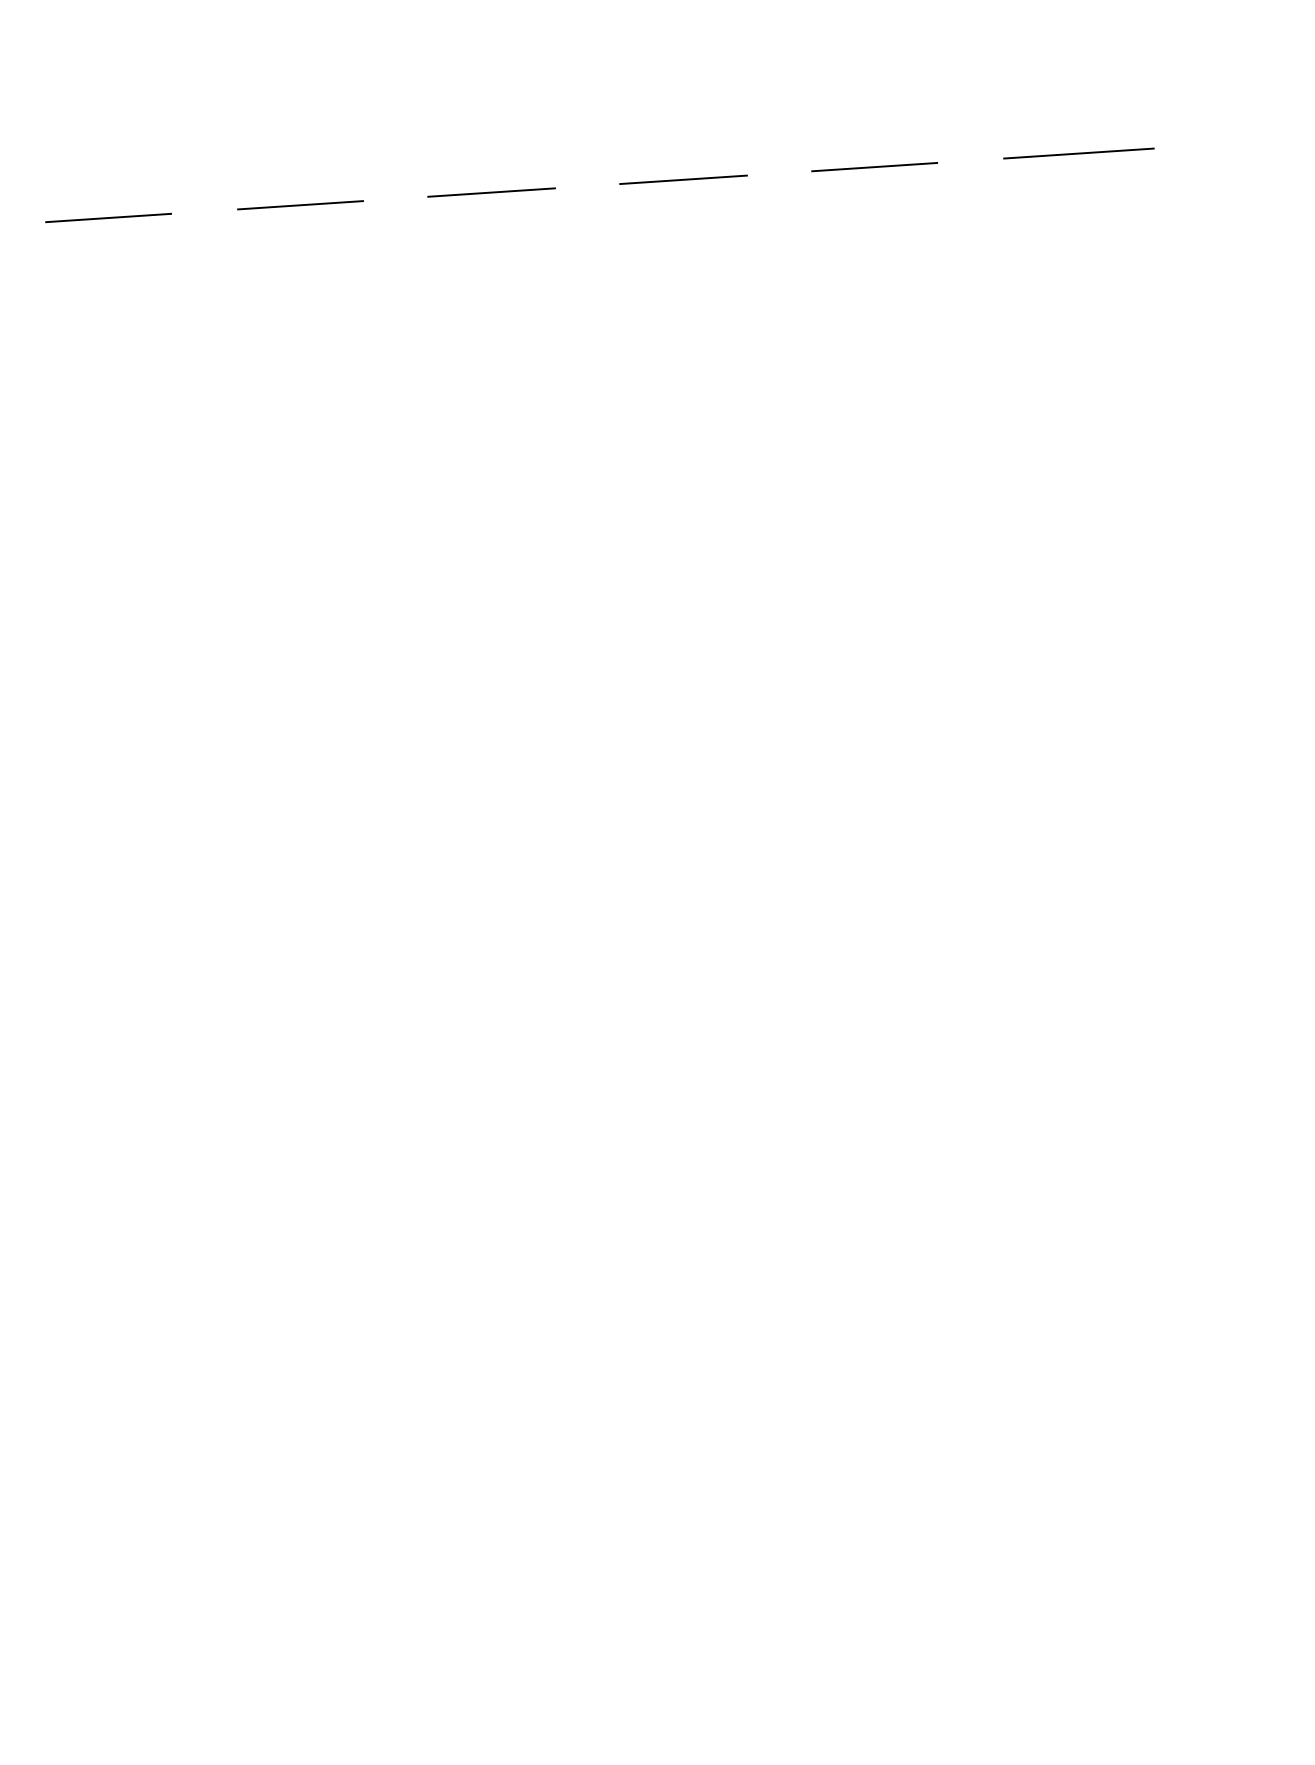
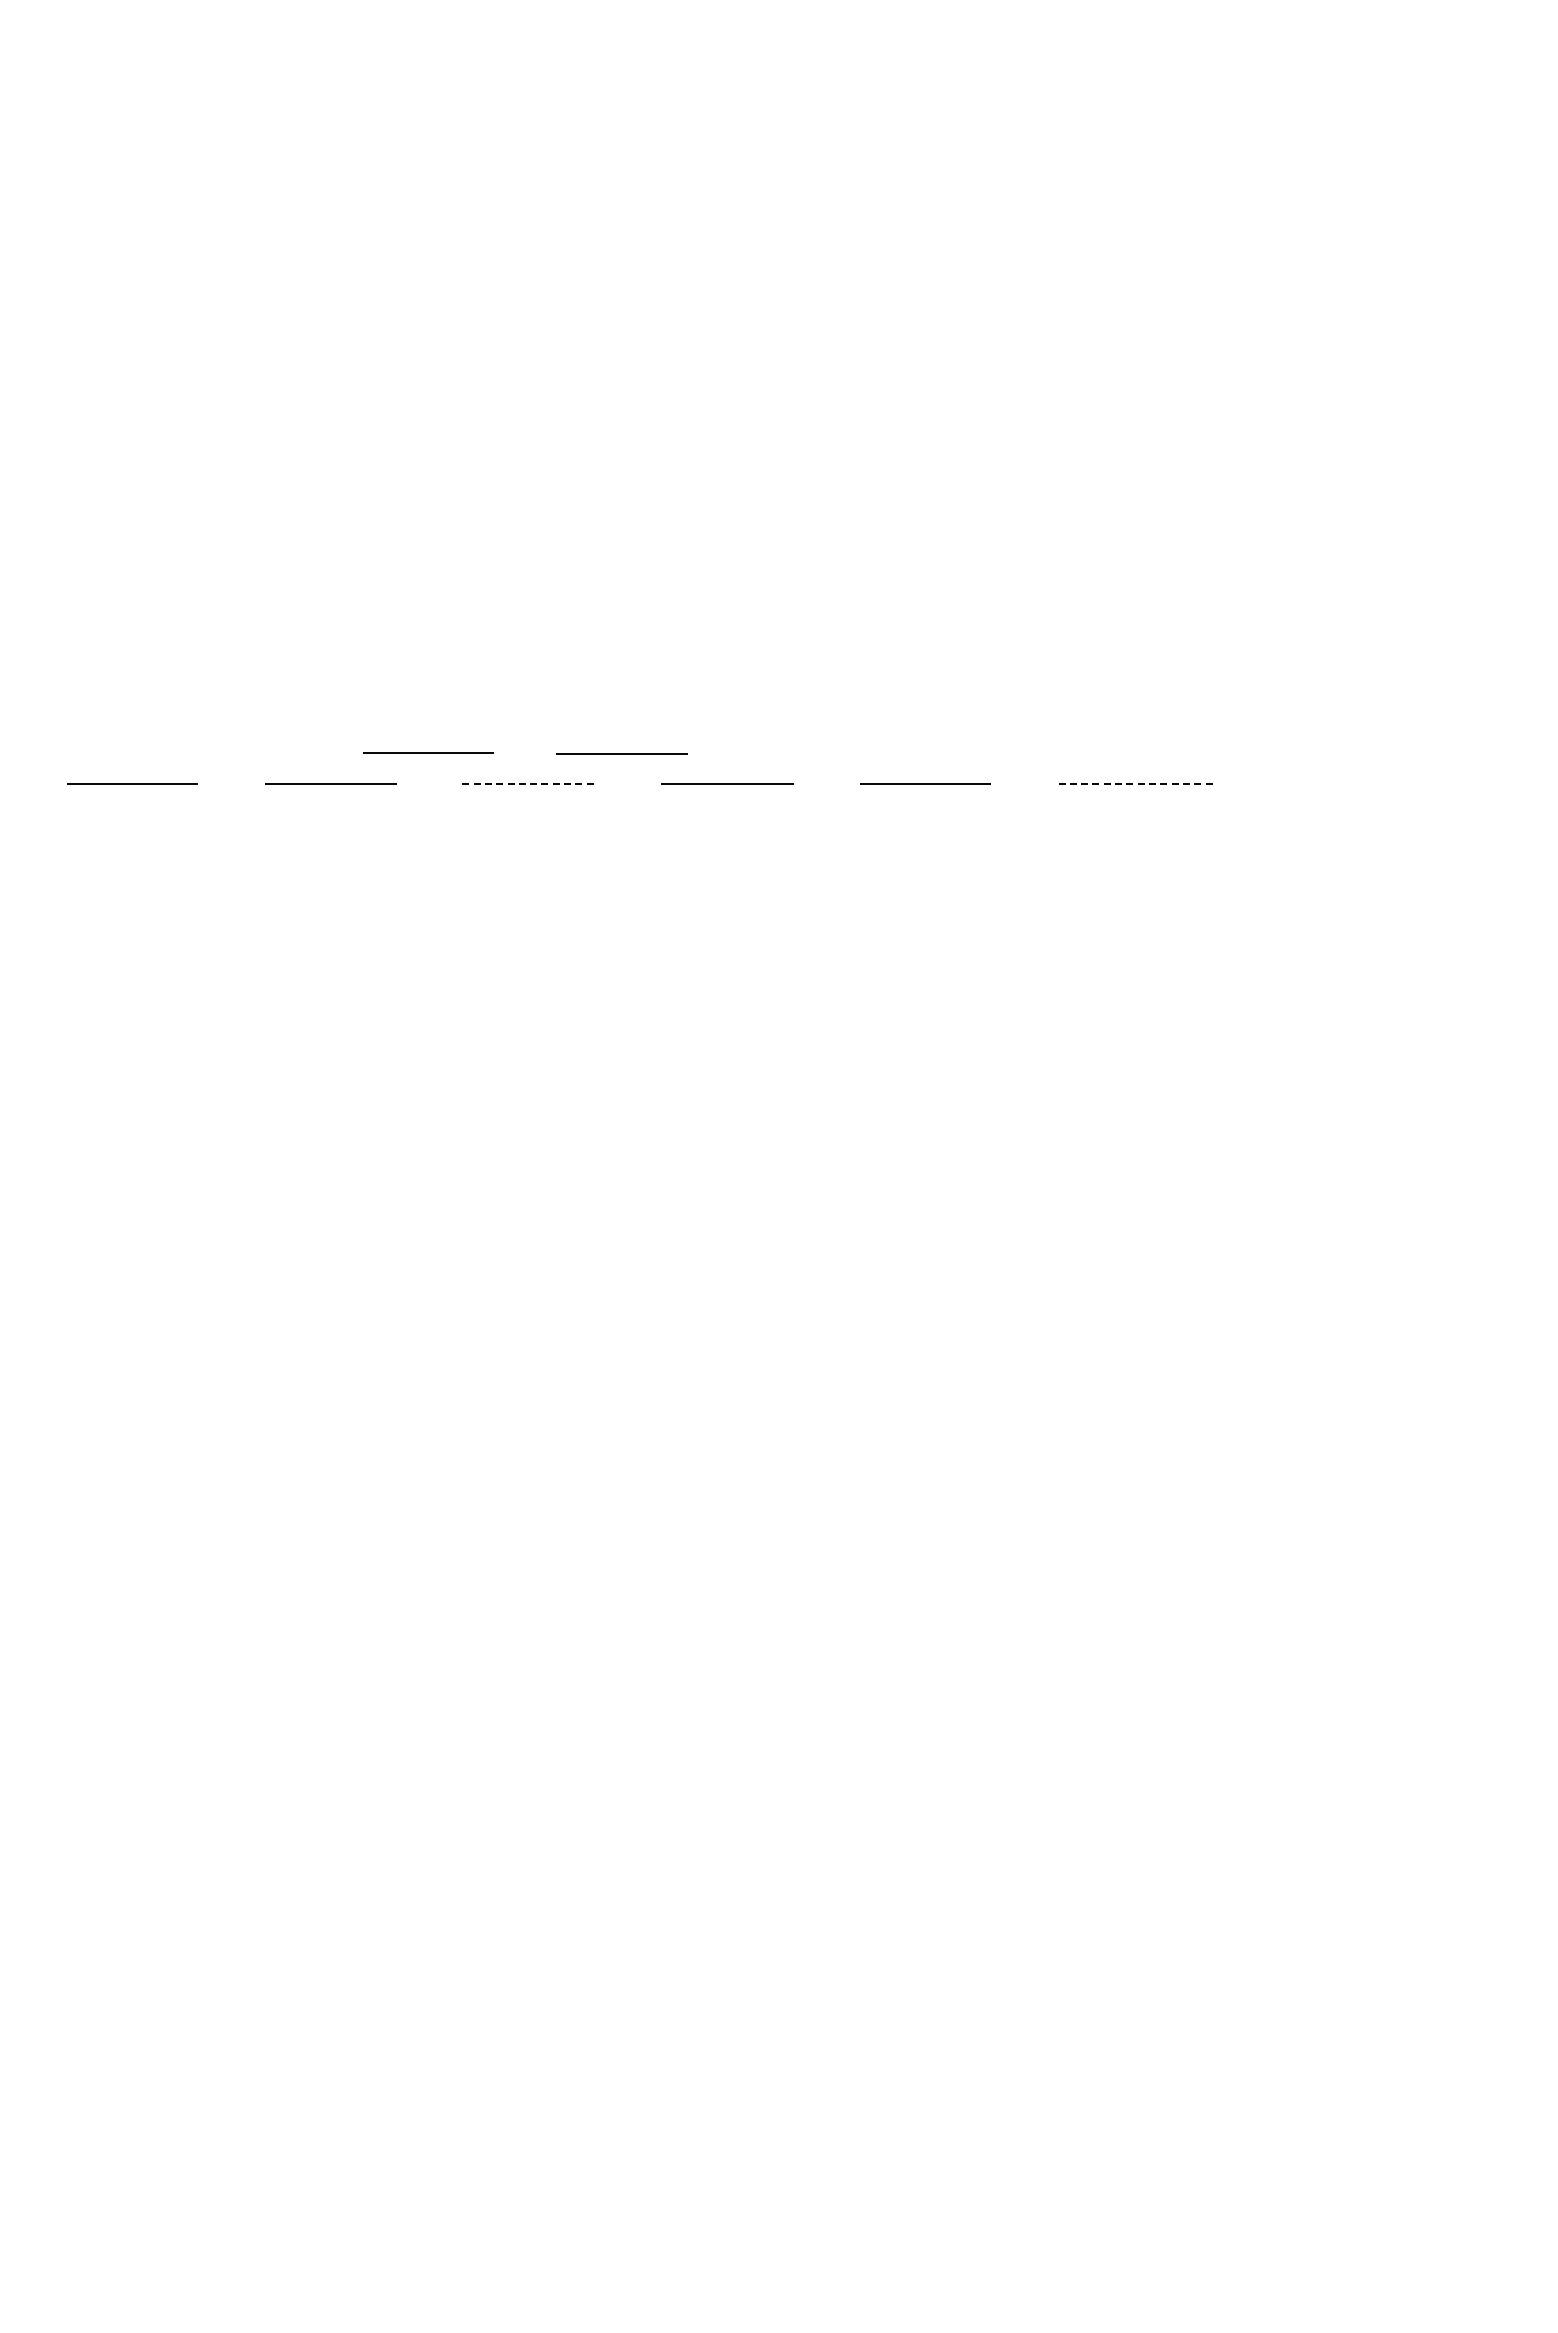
line: (1079, 153) -> (1137, 783), solid -> dashed
line: (579, 157) -> (621, 753), added
line: (392, 168) -> (428, 752), added
line: (491, 192) -> (528, 783), solid -> dashed

